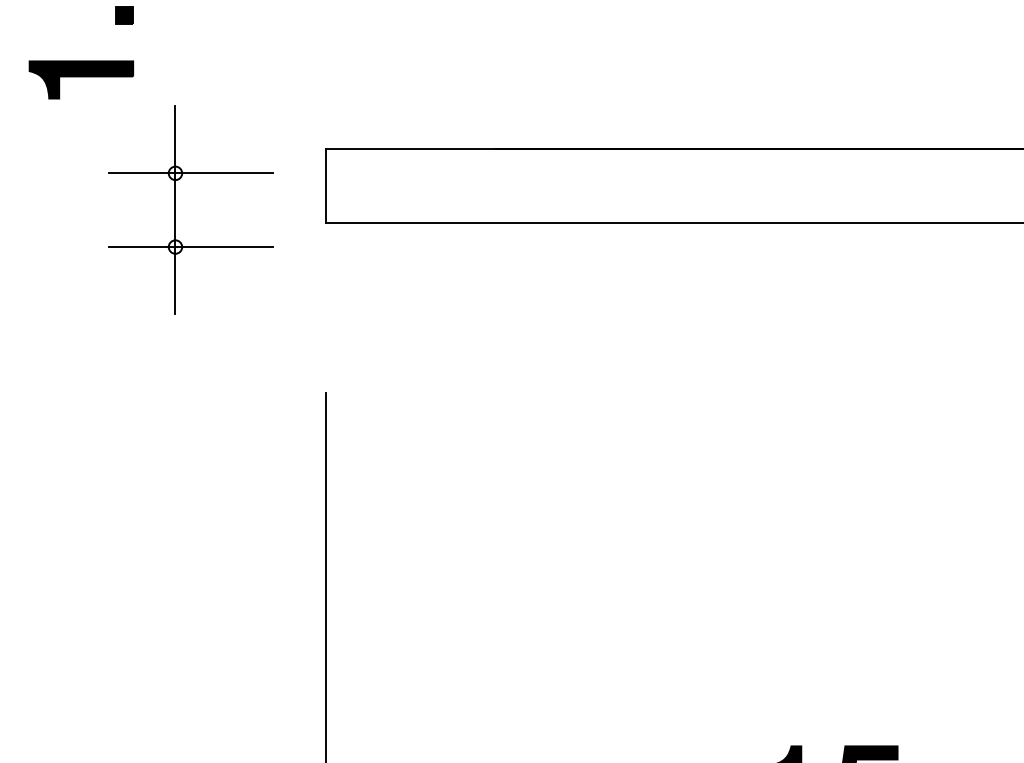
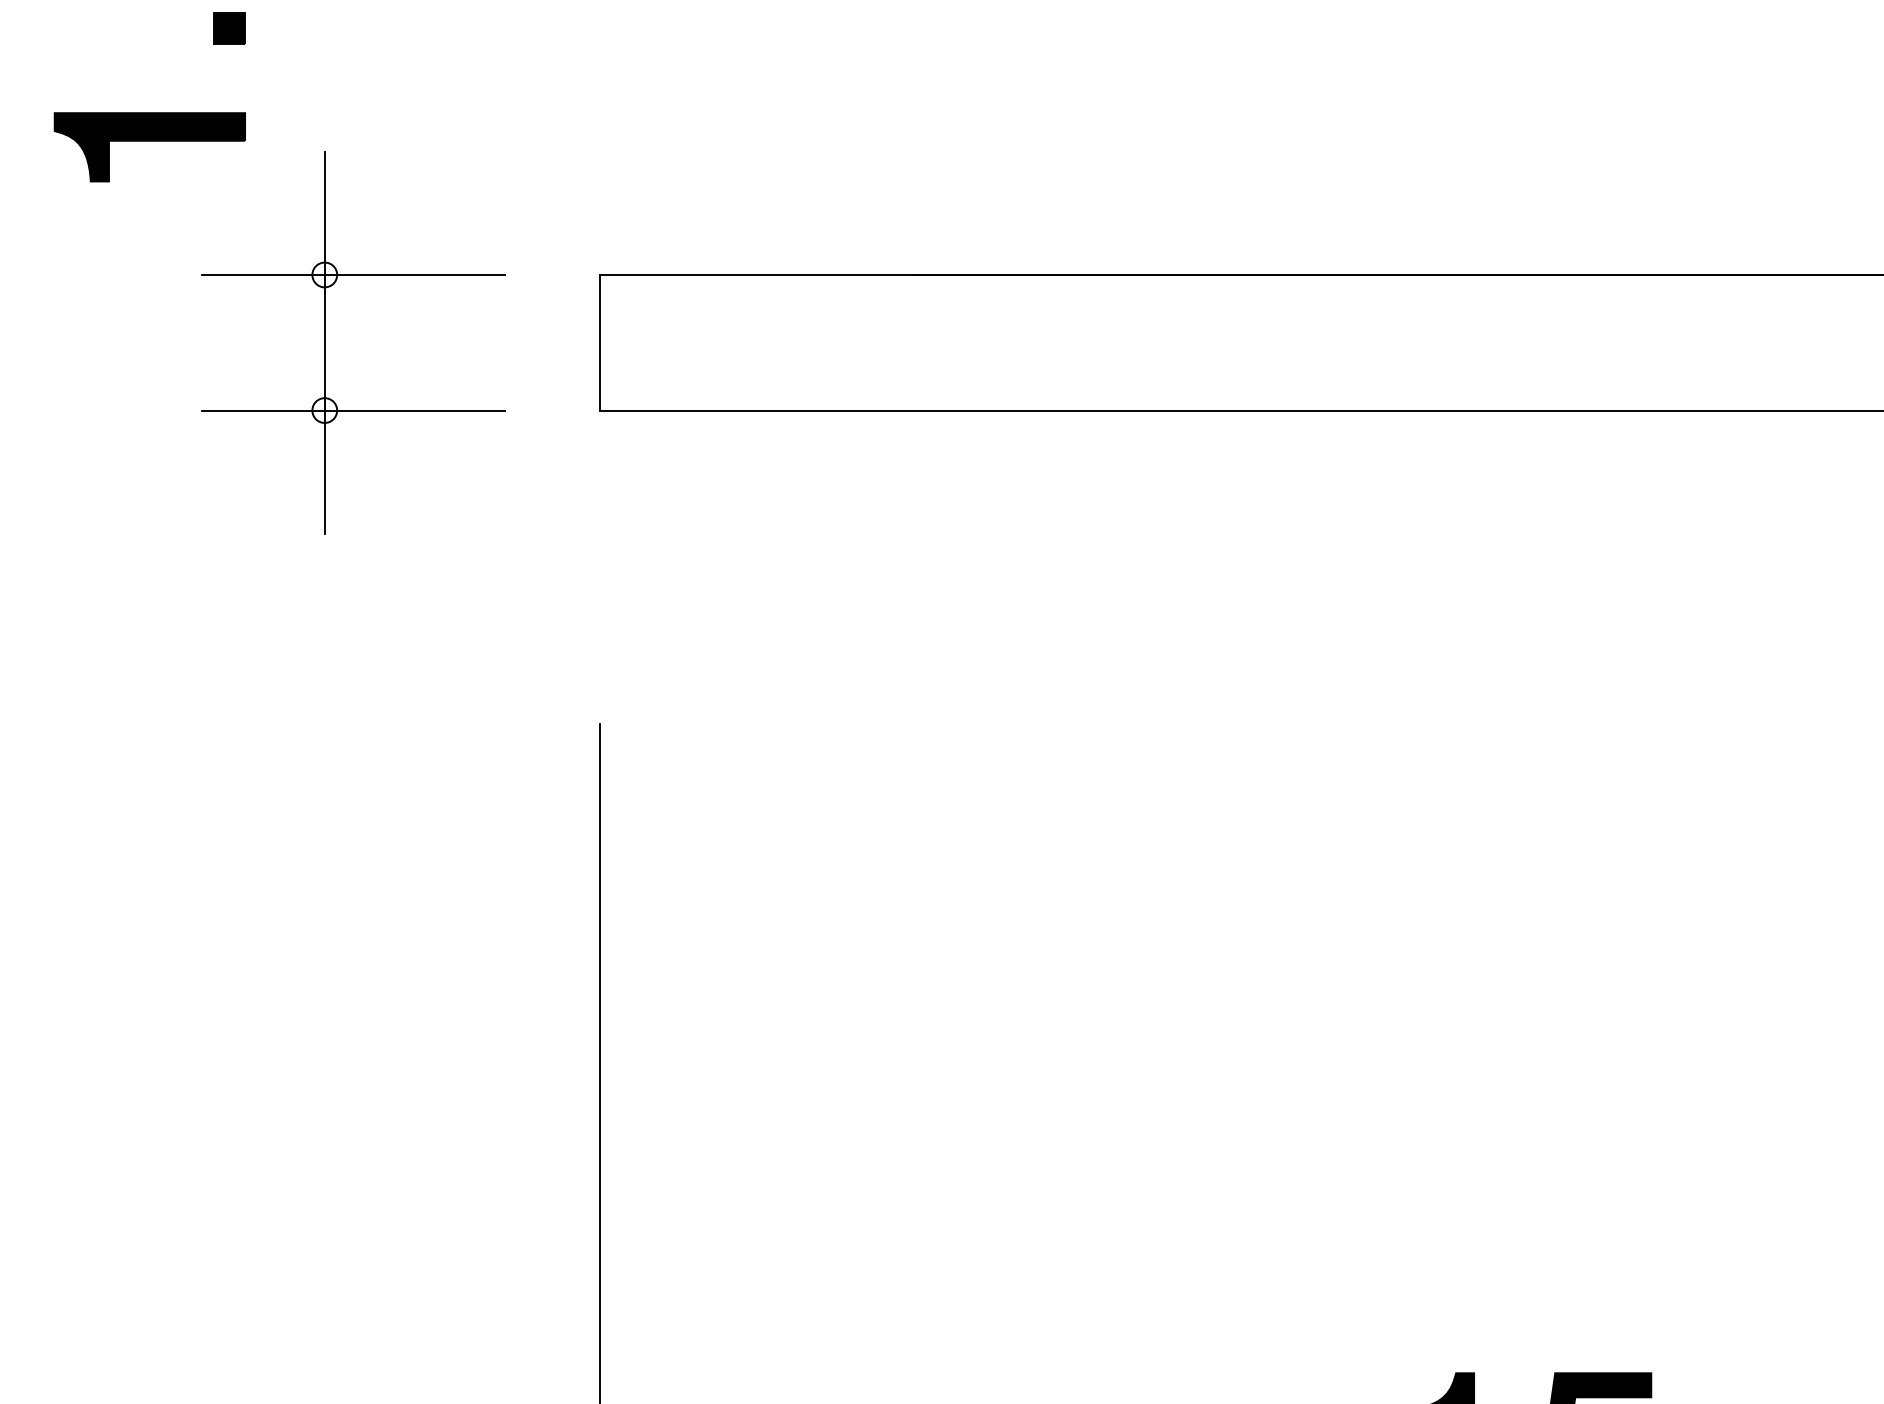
part: (175, 209) -> (324, 341), moved

